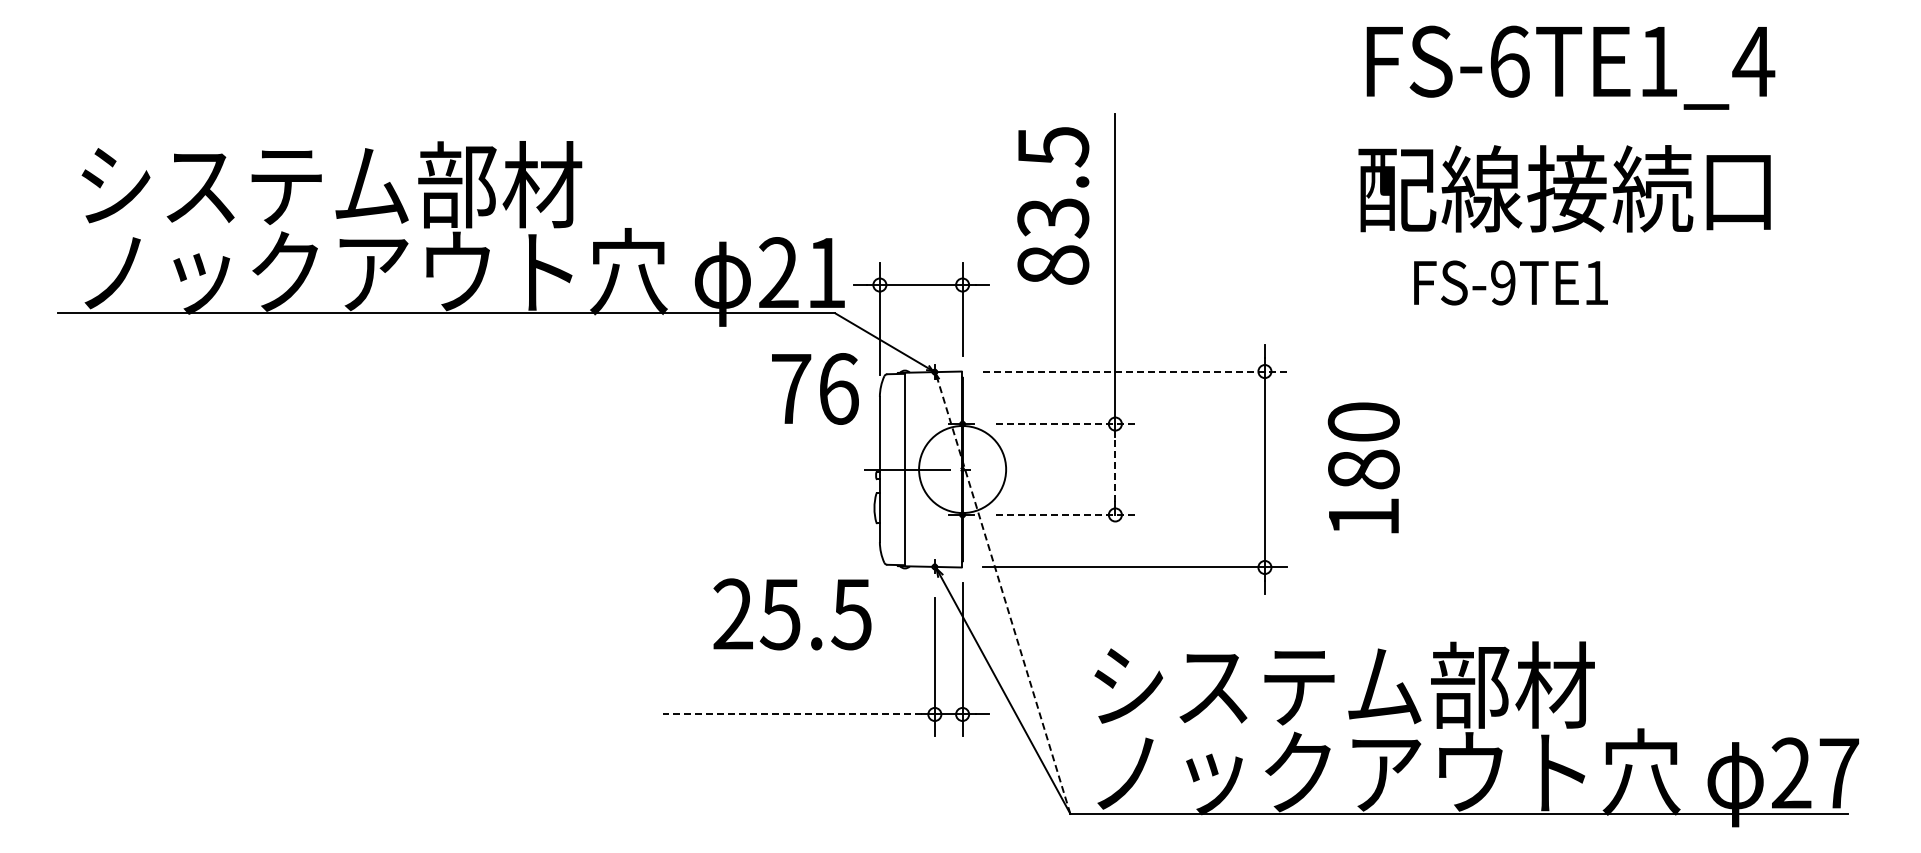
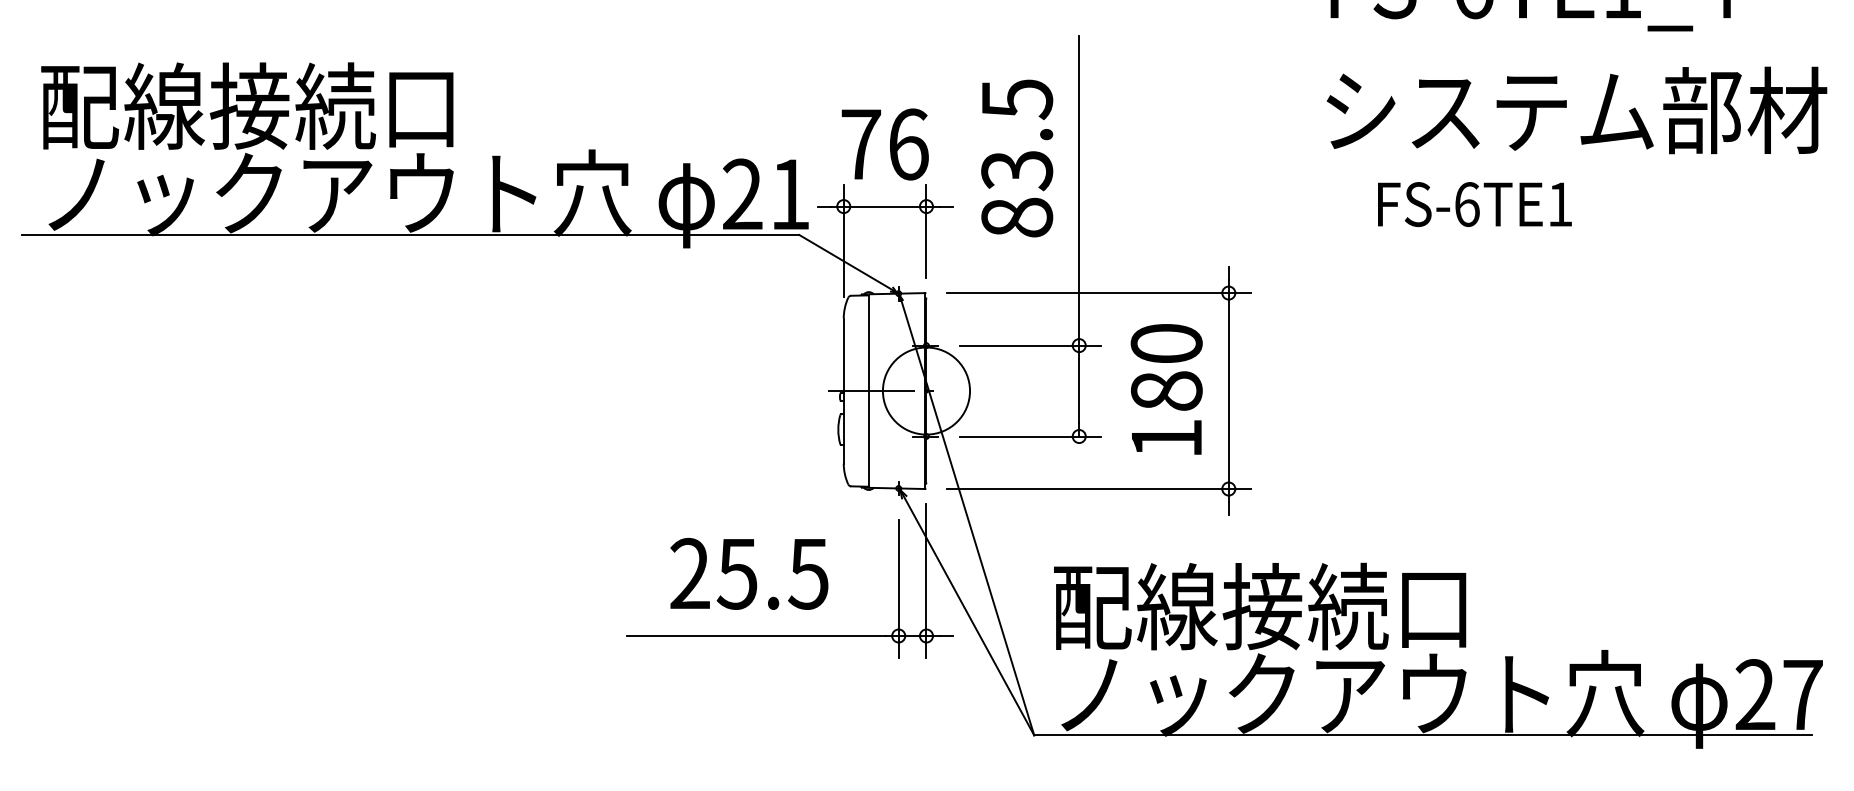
text: (329, 184) -> (293, 106), システム部材 -> 配線接続口
text: (1610, 188) -> (1574, 110), 配線接続口 -> システム部材
text: (1053, 205) -> (1017, 158), moved
text: (1503, 282) -> (1467, 204), FS-9TE1 -> FS-6TE1
line: (1135, 371) -> (1099, 293), dashed -> solid
text: (815, 388) -> (885, 144), moved
line: (1066, 424) -> (1030, 346), dashed -> solid
text: (1363, 467) -> (1166, 389), moved
line: (1115, 469) -> (1079, 391), dashed -> solid
line: (1066, 514) -> (1030, 436), dashed -> solid
line: (1003, 594) -> (967, 516), dashed -> solid
text: (792, 614) -> (749, 574), moved
text: (1342, 684) -> (1306, 606), システム部材 -> 配線接続口
line: (792, 714) -> (756, 636), dashed -> solid

